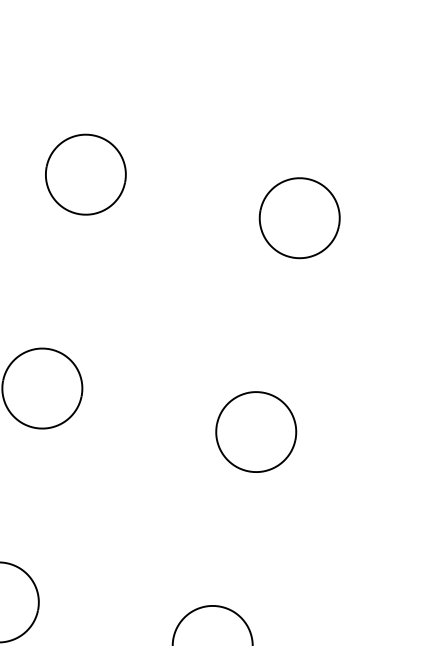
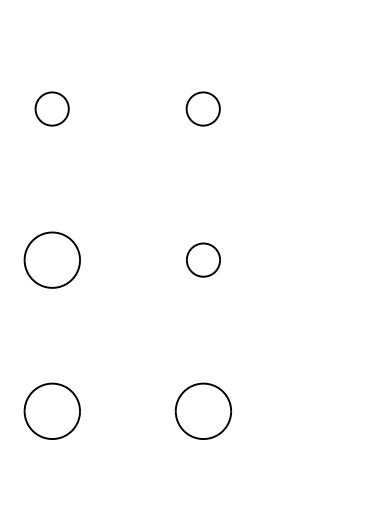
part: (84, 173) -> (51, 108), size x0.6
part: (298, 217) -> (202, 108), size x0.6
part: (256, 431) -> (203, 259), size x0.6

